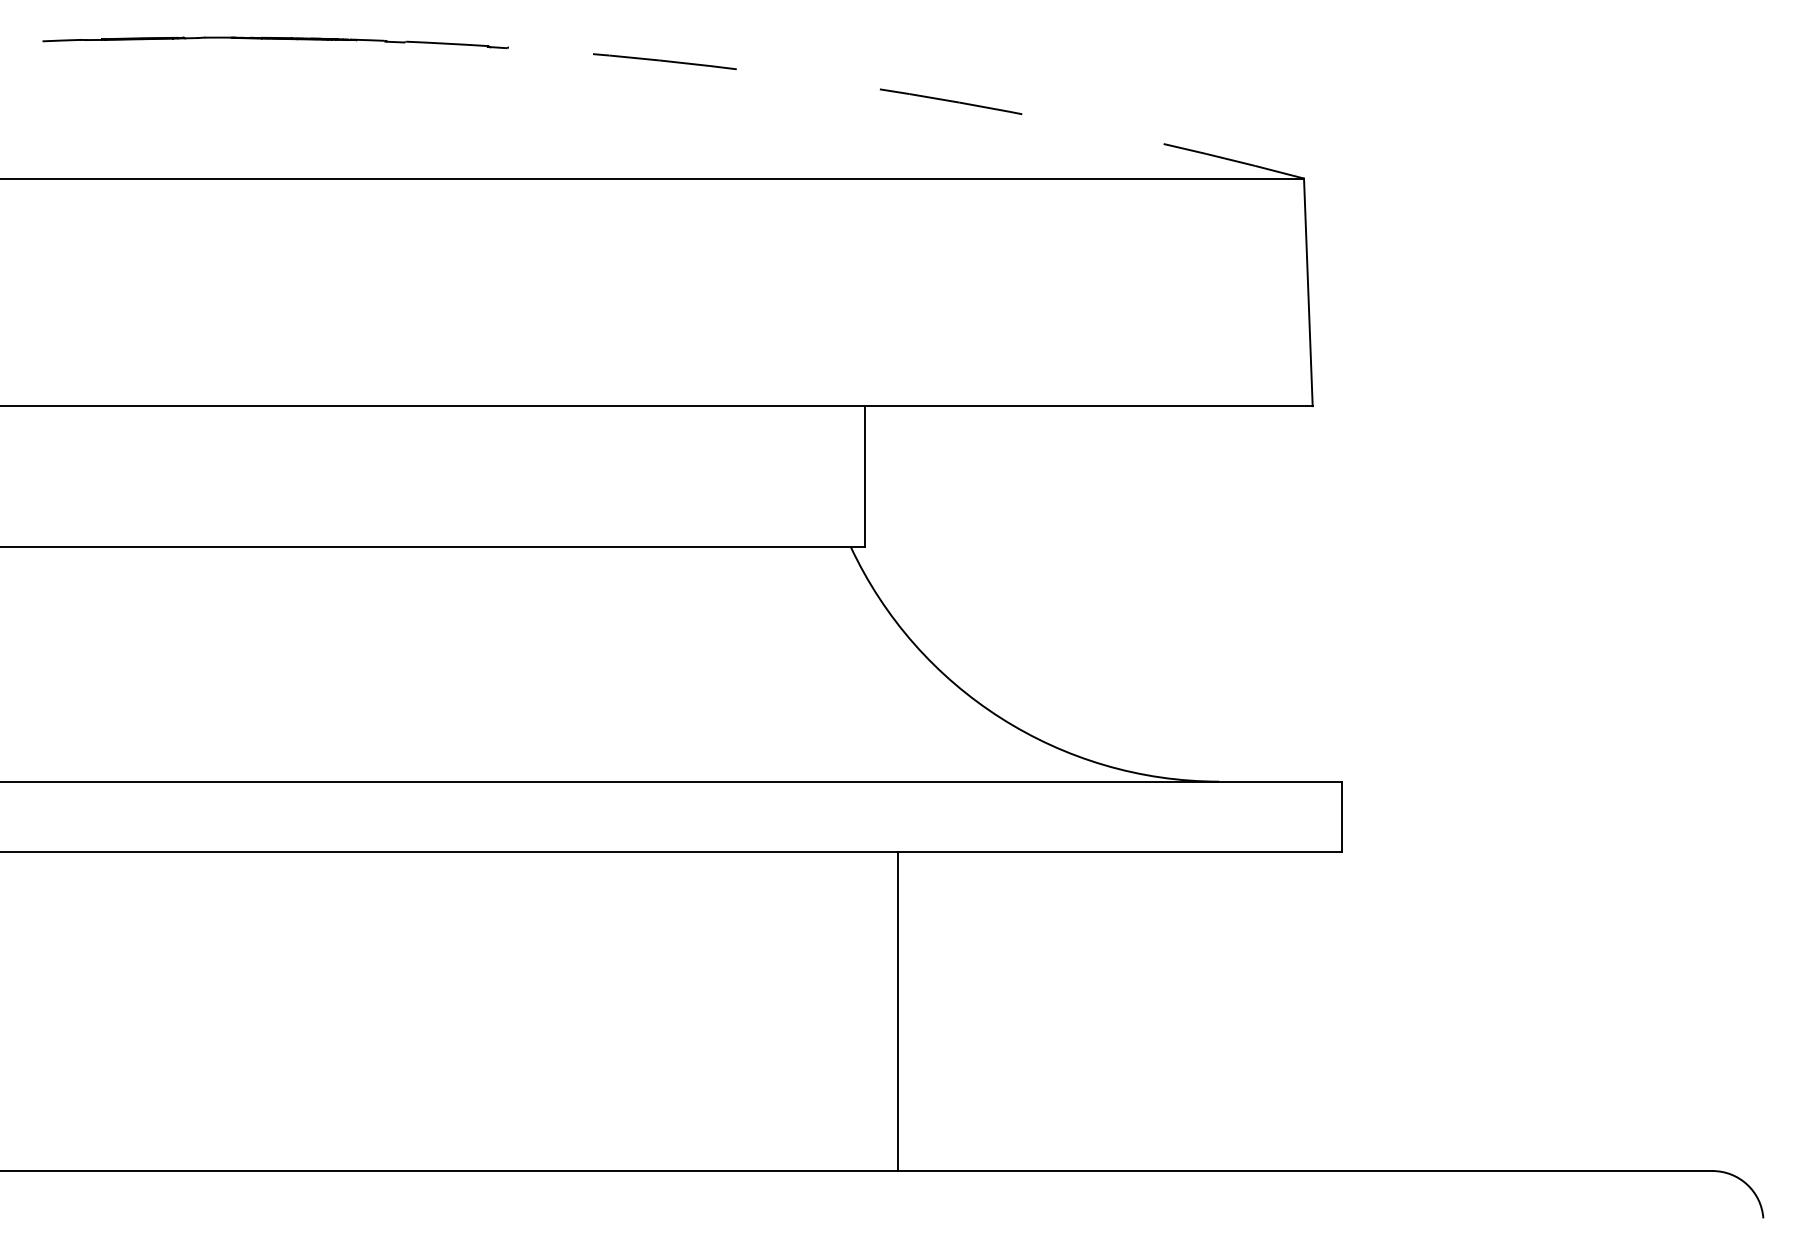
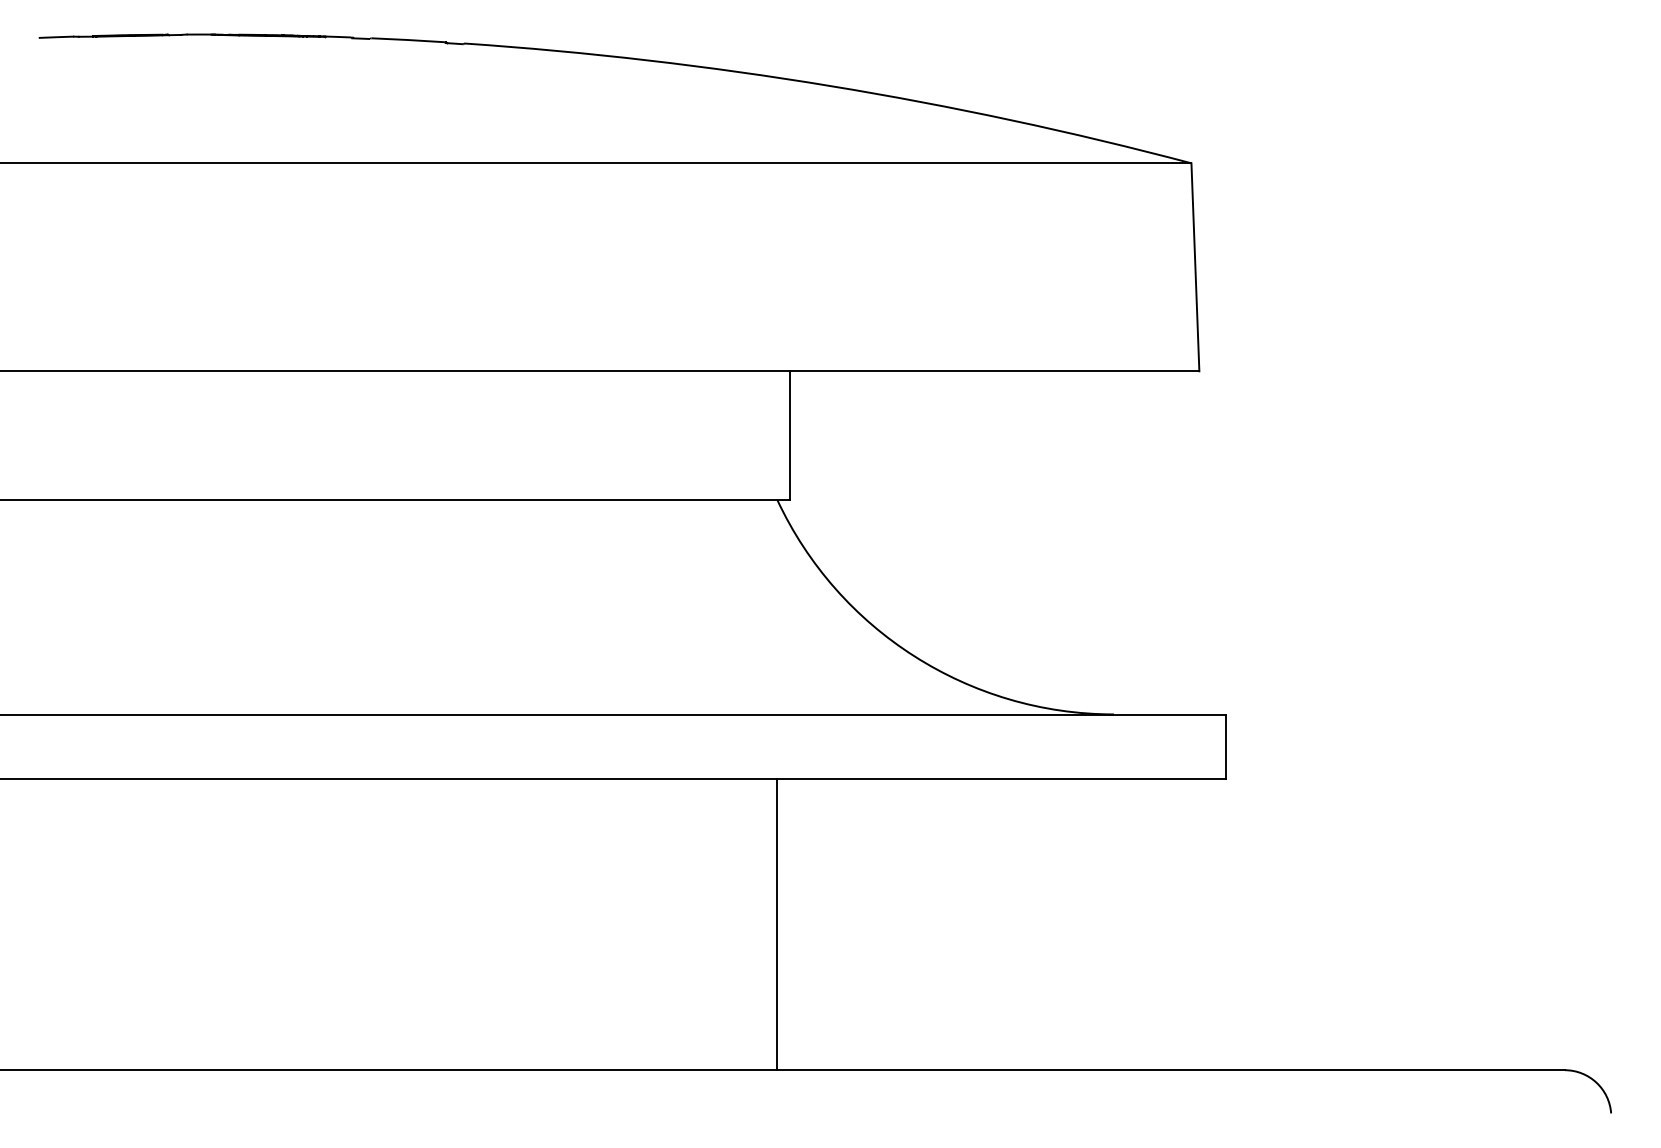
arc: (910, 94) -> (831, 86), dashed -> solid
line: (898, 1011) -> (776, 924), moved

